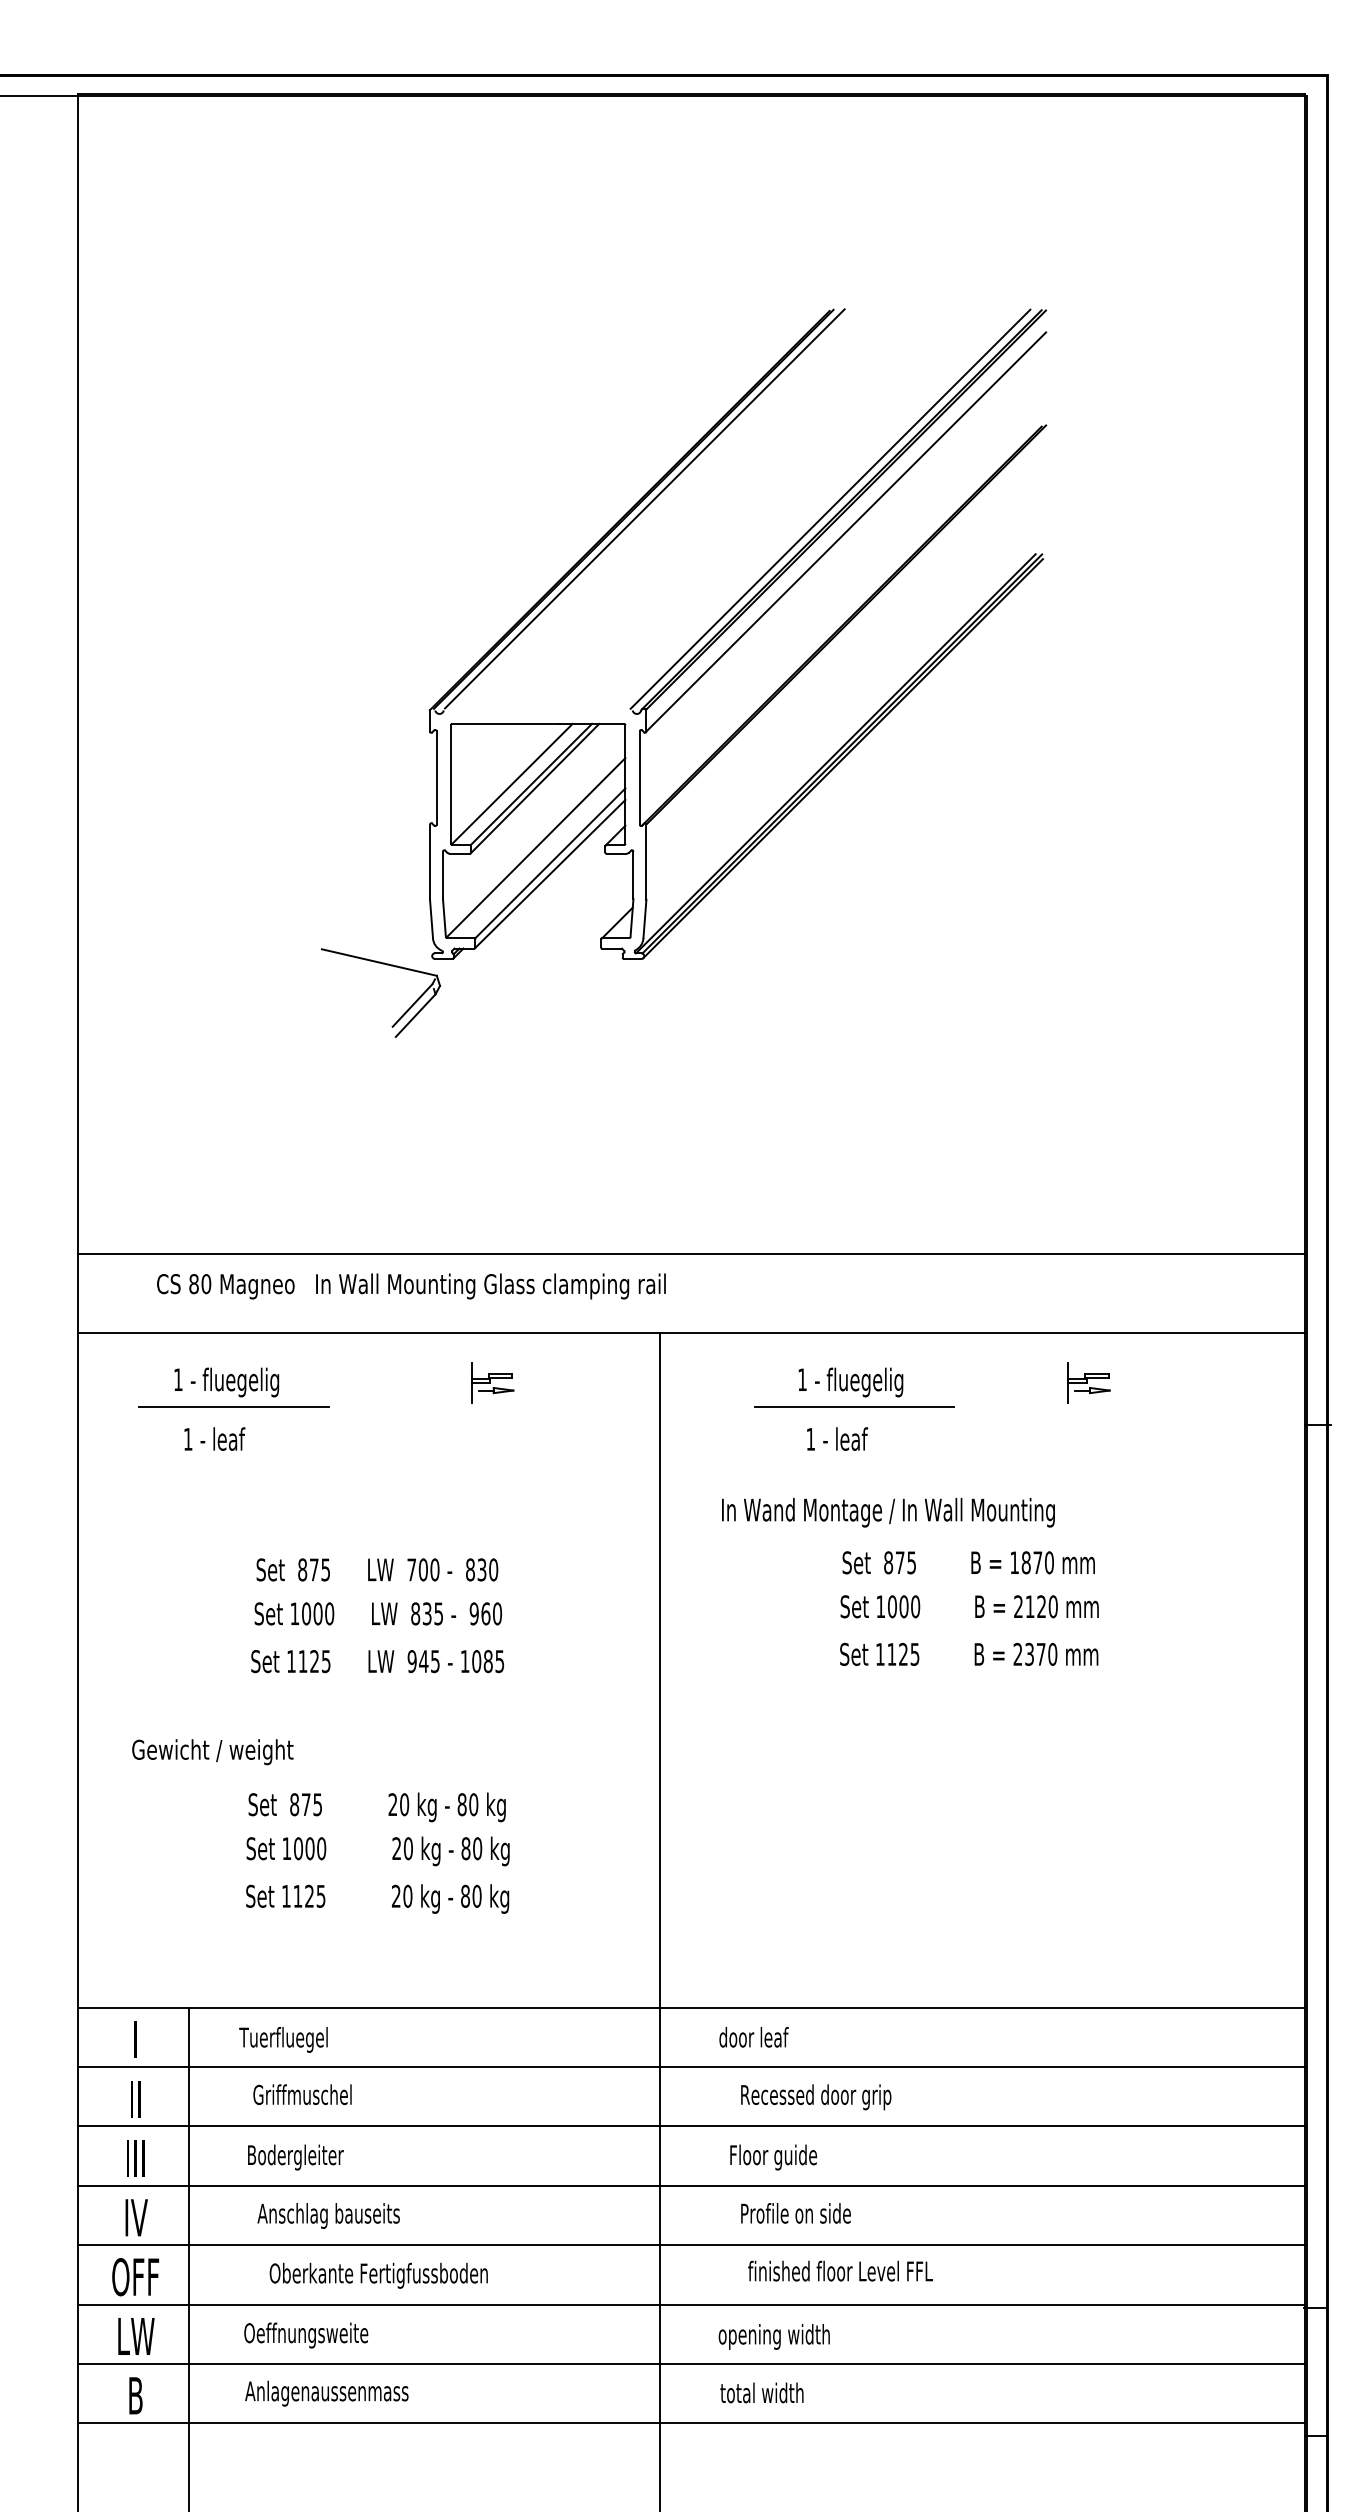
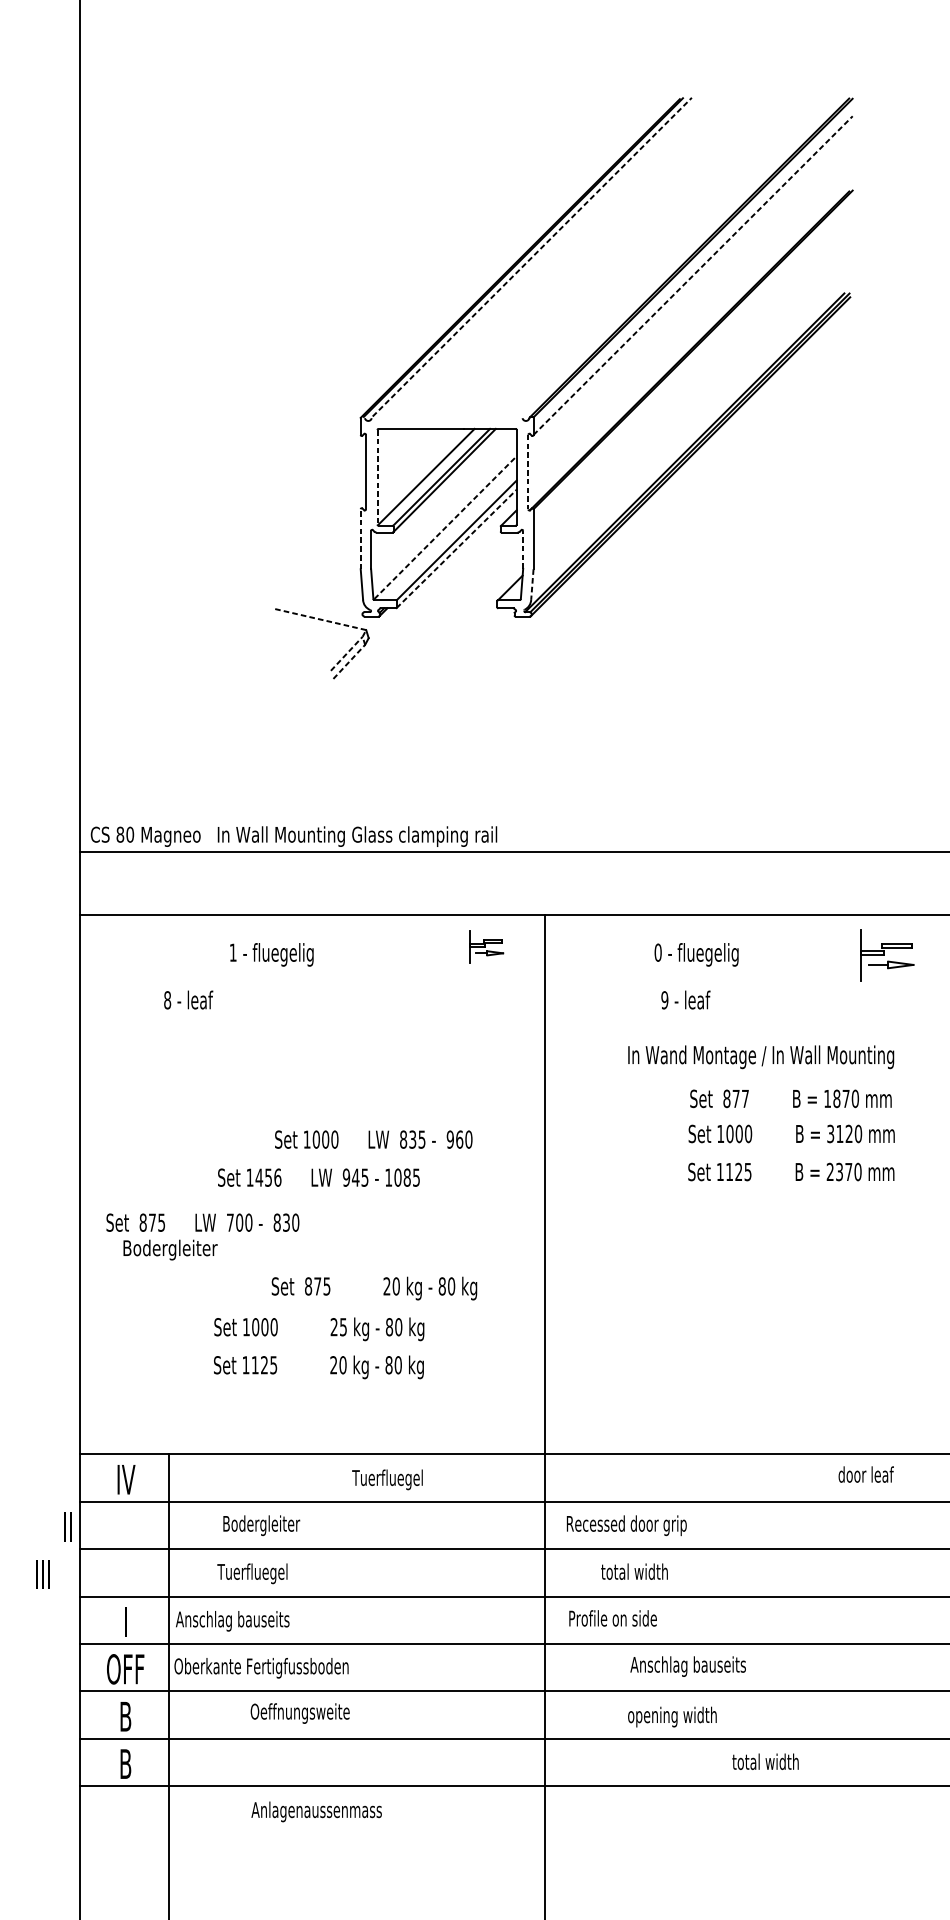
line: (645, 508) -> (532, 256), solid -> dashed
line: (830, 508) -> (680, 256), removed
line: (846, 531) -> (693, 275), solid -> dashed
line: (639, 778) -> (528, 472), solid -> dashed
line: (451, 785) -> (377, 478), solid -> dashed
line: (536, 847) -> (445, 527), solid -> dashed
line: (430, 862) -> (361, 539), solid -> dashed
line: (550, 874) -> (456, 549), solid -> dashed
line: (633, 875) -> (523, 549), solid -> dashed
line: (644, 919) -> (532, 585), solid -> dashed
line: (379, 962) -> (320, 619), solid -> dashed
line: (412, 1005) -> (346, 653), solid -> dashed
line: (416, 1015) -> (349, 661), solid -> dashed
text: (411, 1286) -> (294, 836), moved
text: (802, 1379) -> (658, 952), 1 -> 0
text: (226, 1382) -> (271, 954), moved
part: (492, 1382) -> (486, 946), moved
part: (1088, 1382) -> (886, 954), size x1.6
line: (233, 1406) -> (203, 974), removed
line: (853, 1406) -> (698, 974), removed
text: (187, 1438) -> (167, 999), 1 -> 8
text: (810, 1438) -> (664, 999), 1 -> 9
text: (888, 1512) -> (761, 1057), moved
text: (911, 1562) -> (745, 1098), 875 -> 877
text: (377, 1569) -> (202, 1222), moved
text: (1018, 1606) -> (830, 1133), 2120 -> 3120
text: (377, 1613) -> (373, 1139), moved
text: (314, 1661) -> (268, 1177), 1125 -> 1456
text: (212, 1752) -> (187, 1250), Gewicht / weight -> Bodergleiter
text: (376, 1807) -> (373, 1288), moved
text: (407, 1848) -> (342, 1327), 20 -> 25
text: (753, 2037) -> (865, 1474), moved
text: (136, 2039) -> (126, 1479), I -> IV
text: (283, 2039) -> (387, 1479), moved
text: (303, 2097) -> (259, 1525), Griffmuschel -> Bodergleiter
text: (816, 2097) -> (627, 1525), moved
text: (135, 2099) -> (68, 1527), moved
text: (295, 2157) -> (253, 1573), Bodergleiter -> Tuerfluegel
text: (773, 2157) -> (635, 1573), Floor guide -> total width
text: (135, 2158) -> (43, 1574), moved
text: (795, 2213) -> (612, 1618), moved
text: (328, 2215) -> (232, 1620), moved
text: (136, 2217) -> (126, 1621), IV -> I
text: (840, 2273) -> (688, 1666), finished floor Level FFL -> Anschlag bauseits
text: (378, 2275) -> (261, 1668), moved
text: (306, 2335) -> (300, 1713), moved
text: (136, 2336) -> (126, 1716), LW -> B
text: (773, 2336) -> (671, 1716), moved
text: (761, 2392) -> (765, 1761), moved
text: (326, 2393) -> (316, 1811), moved

